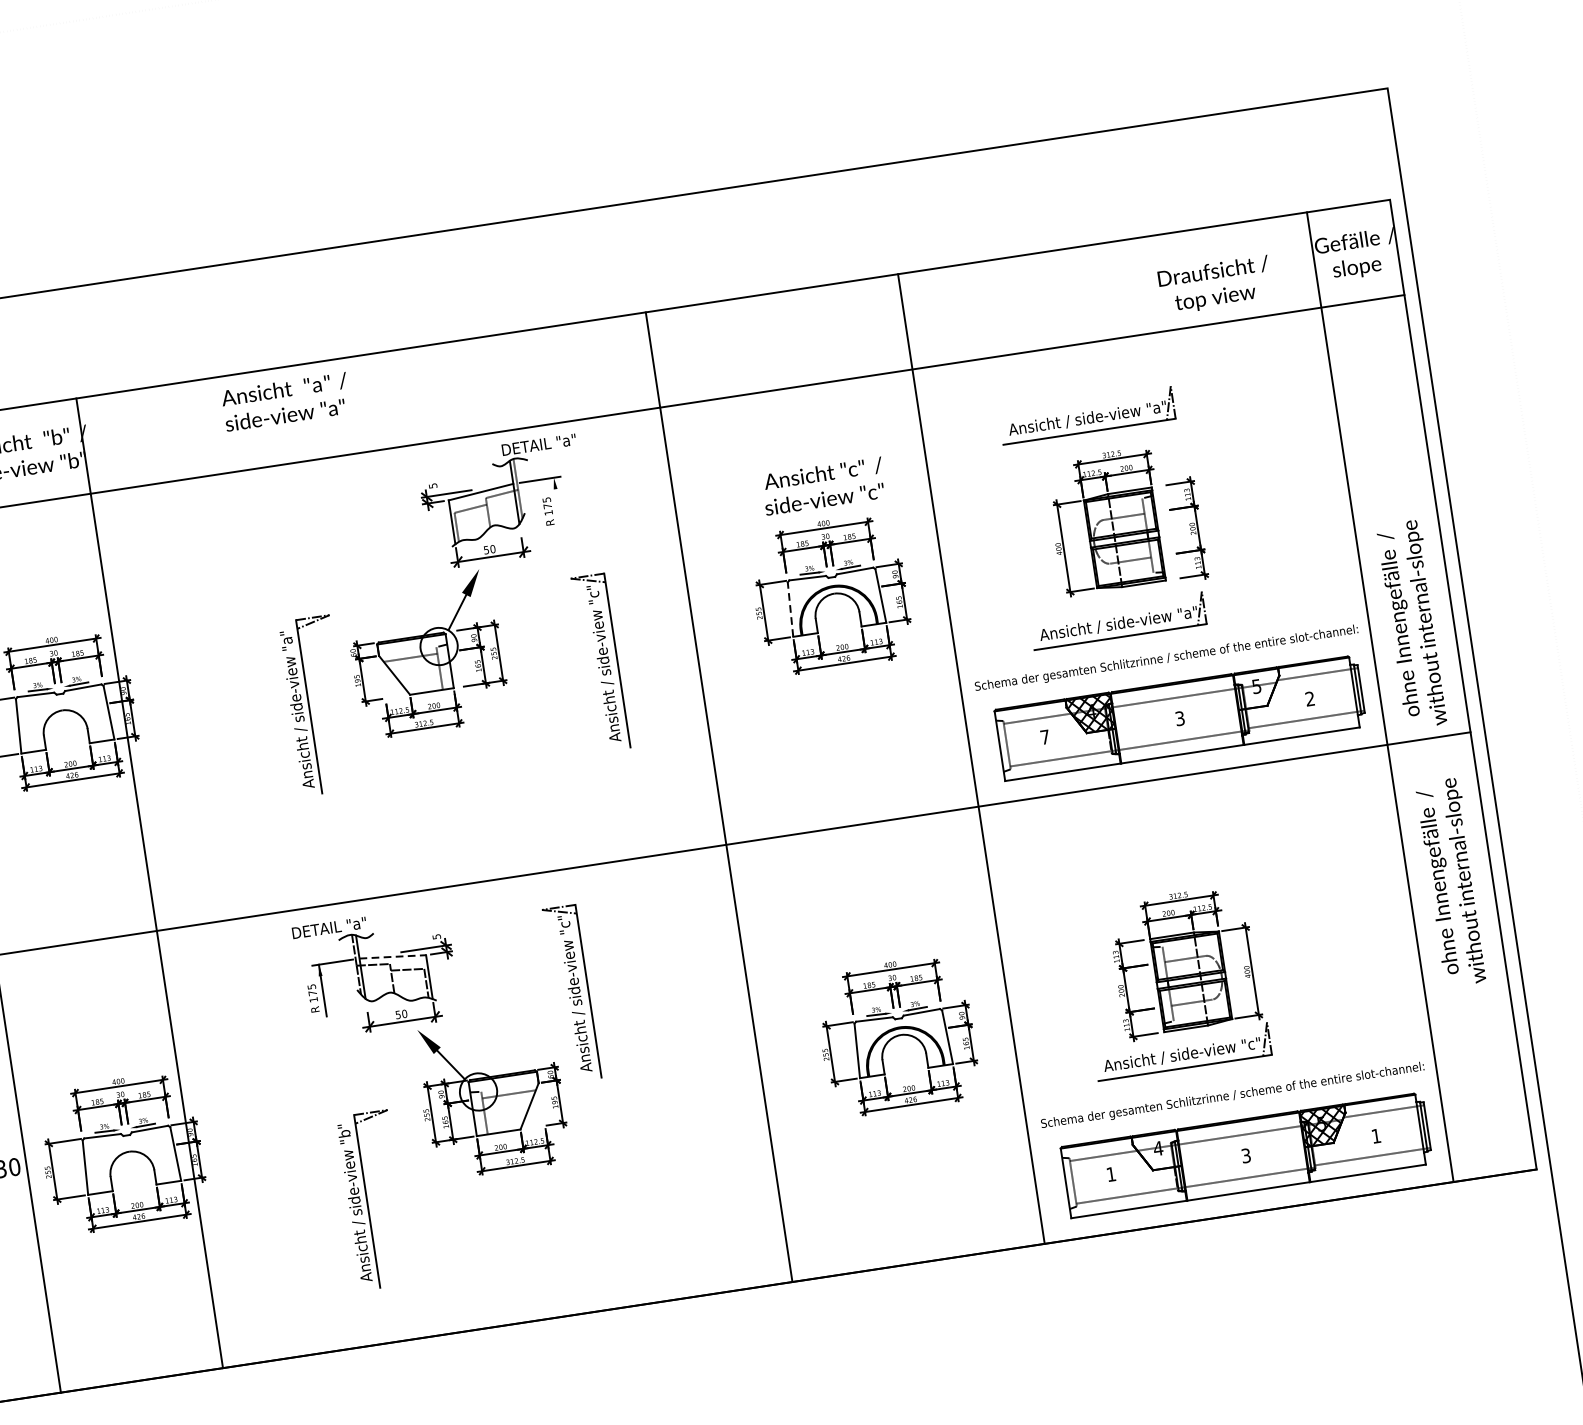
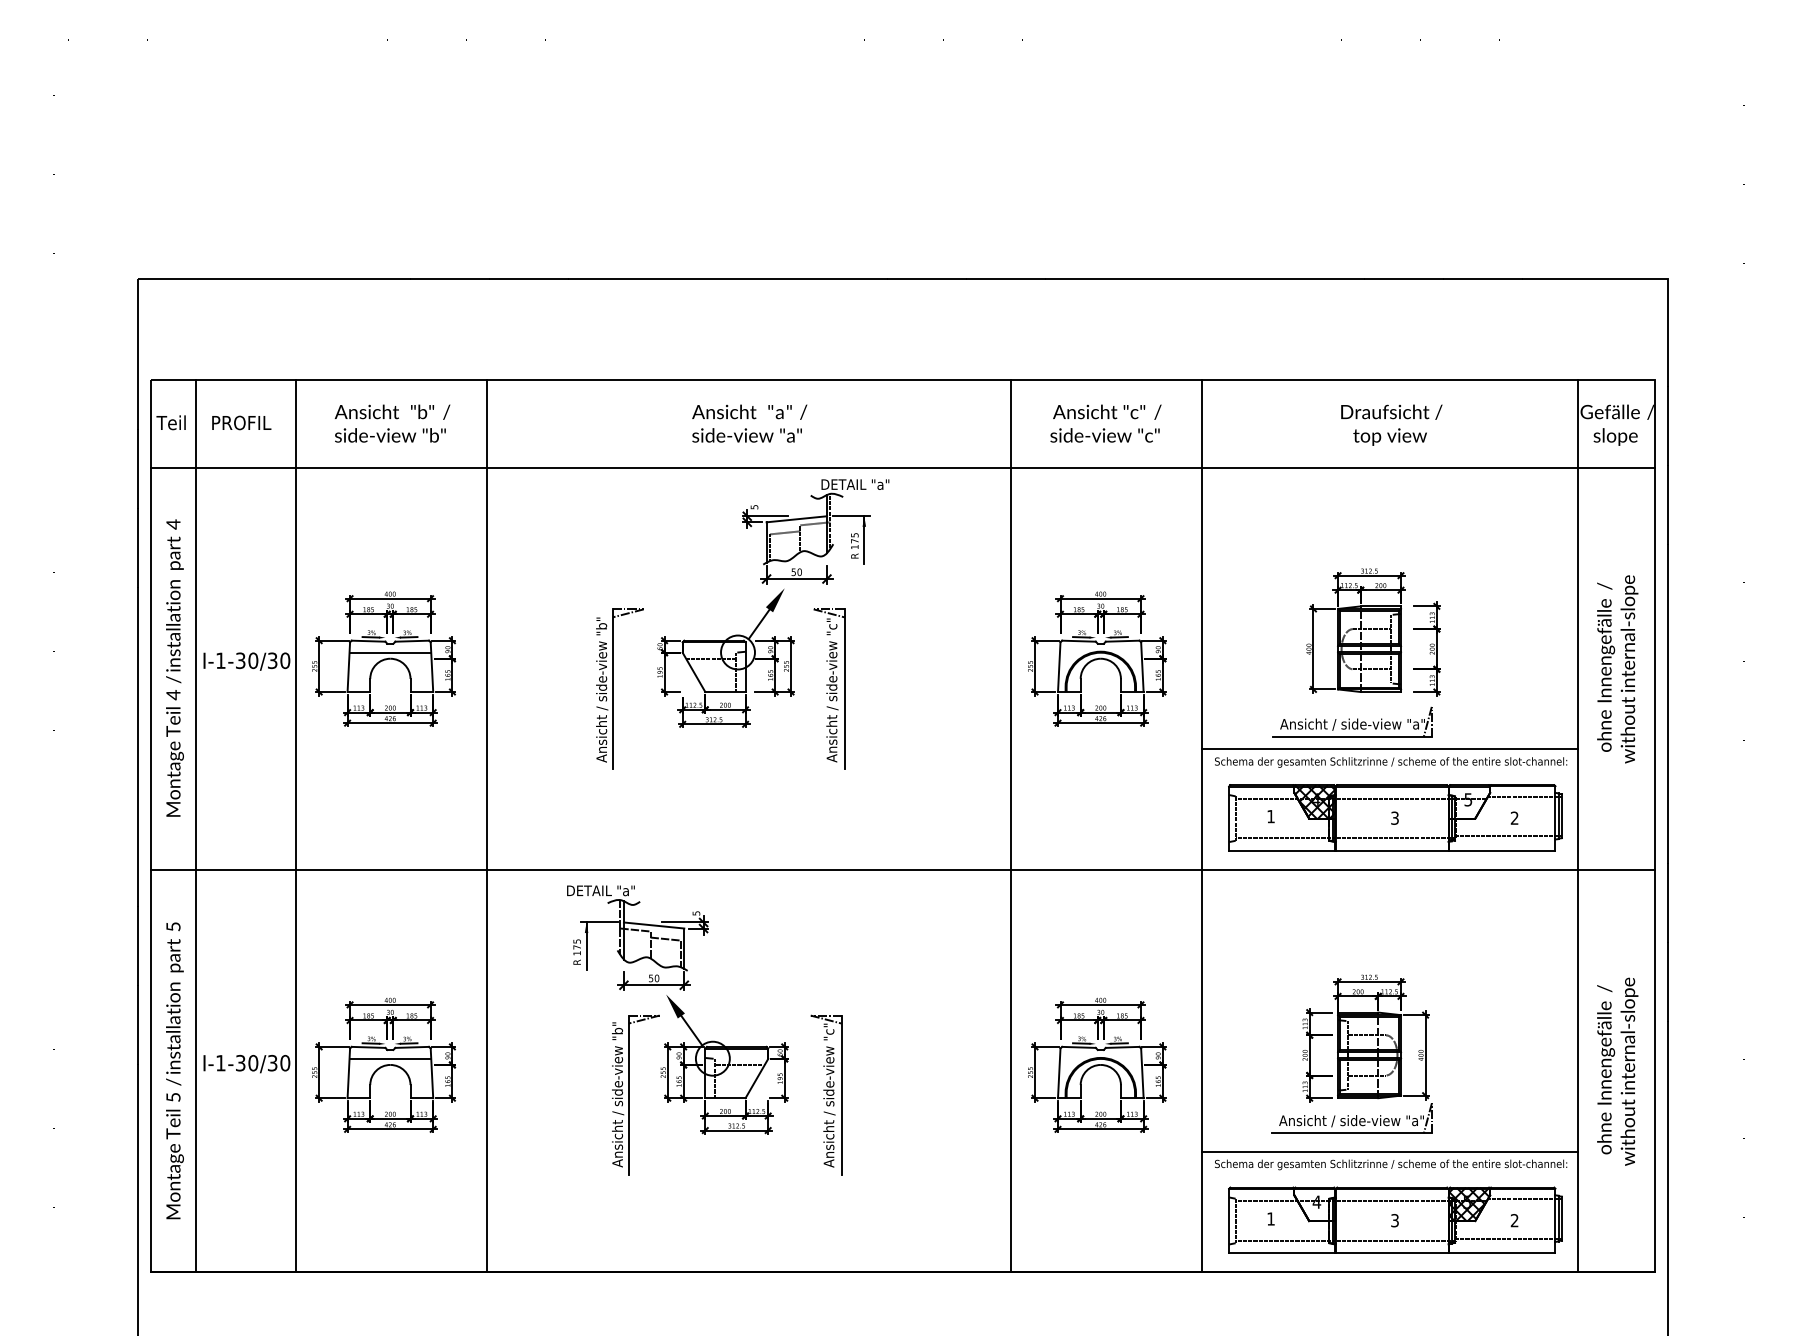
text: (1215, 284) -> (1391, 424), moved
text: (285, 401) -> (749, 423), moved
part: (1086, 415) -> (1352, 532), removed
text: (823, 486) -> (1105, 423), moved
line: (557, 502) -> (864, 539), added
line: (790, 609) -> (1059, 667), dashed -> solid
text: (1413, 624) -> (1617, 669), moved
text: (286, 637) -> (601, 623), Ansicht / side-view "a" -> Ansicht / side-view "b"
line: (1162, 644) -> (1389, 749), added
part: (600, 662) -> (829, 688), moved
line: (61, 703) -> (390, 652), added
text: (1044, 737) -> (1270, 816), 7 -> 1
line: (719, 796) -> (1010, 825), moved
line: (149, 882) -> (487, 825), moved
text: (1452, 882) -> (1617, 1071), moved
line: (393, 956) -> (654, 925), dashed -> solid
part: (572, 993) -> (826, 1094), moved
text: (1254, 1043) -> (1417, 1120), Ansicht / side-view "c" -> Ansicht / side-view "a"
line: (1228, 1081) -> (1389, 1151), added
text: (1376, 1136) -> (1514, 1220), 1 -> 2
line: (128, 1144) -> (390, 1058), added
part: (374, 1199) -> (635, 1094), moved

